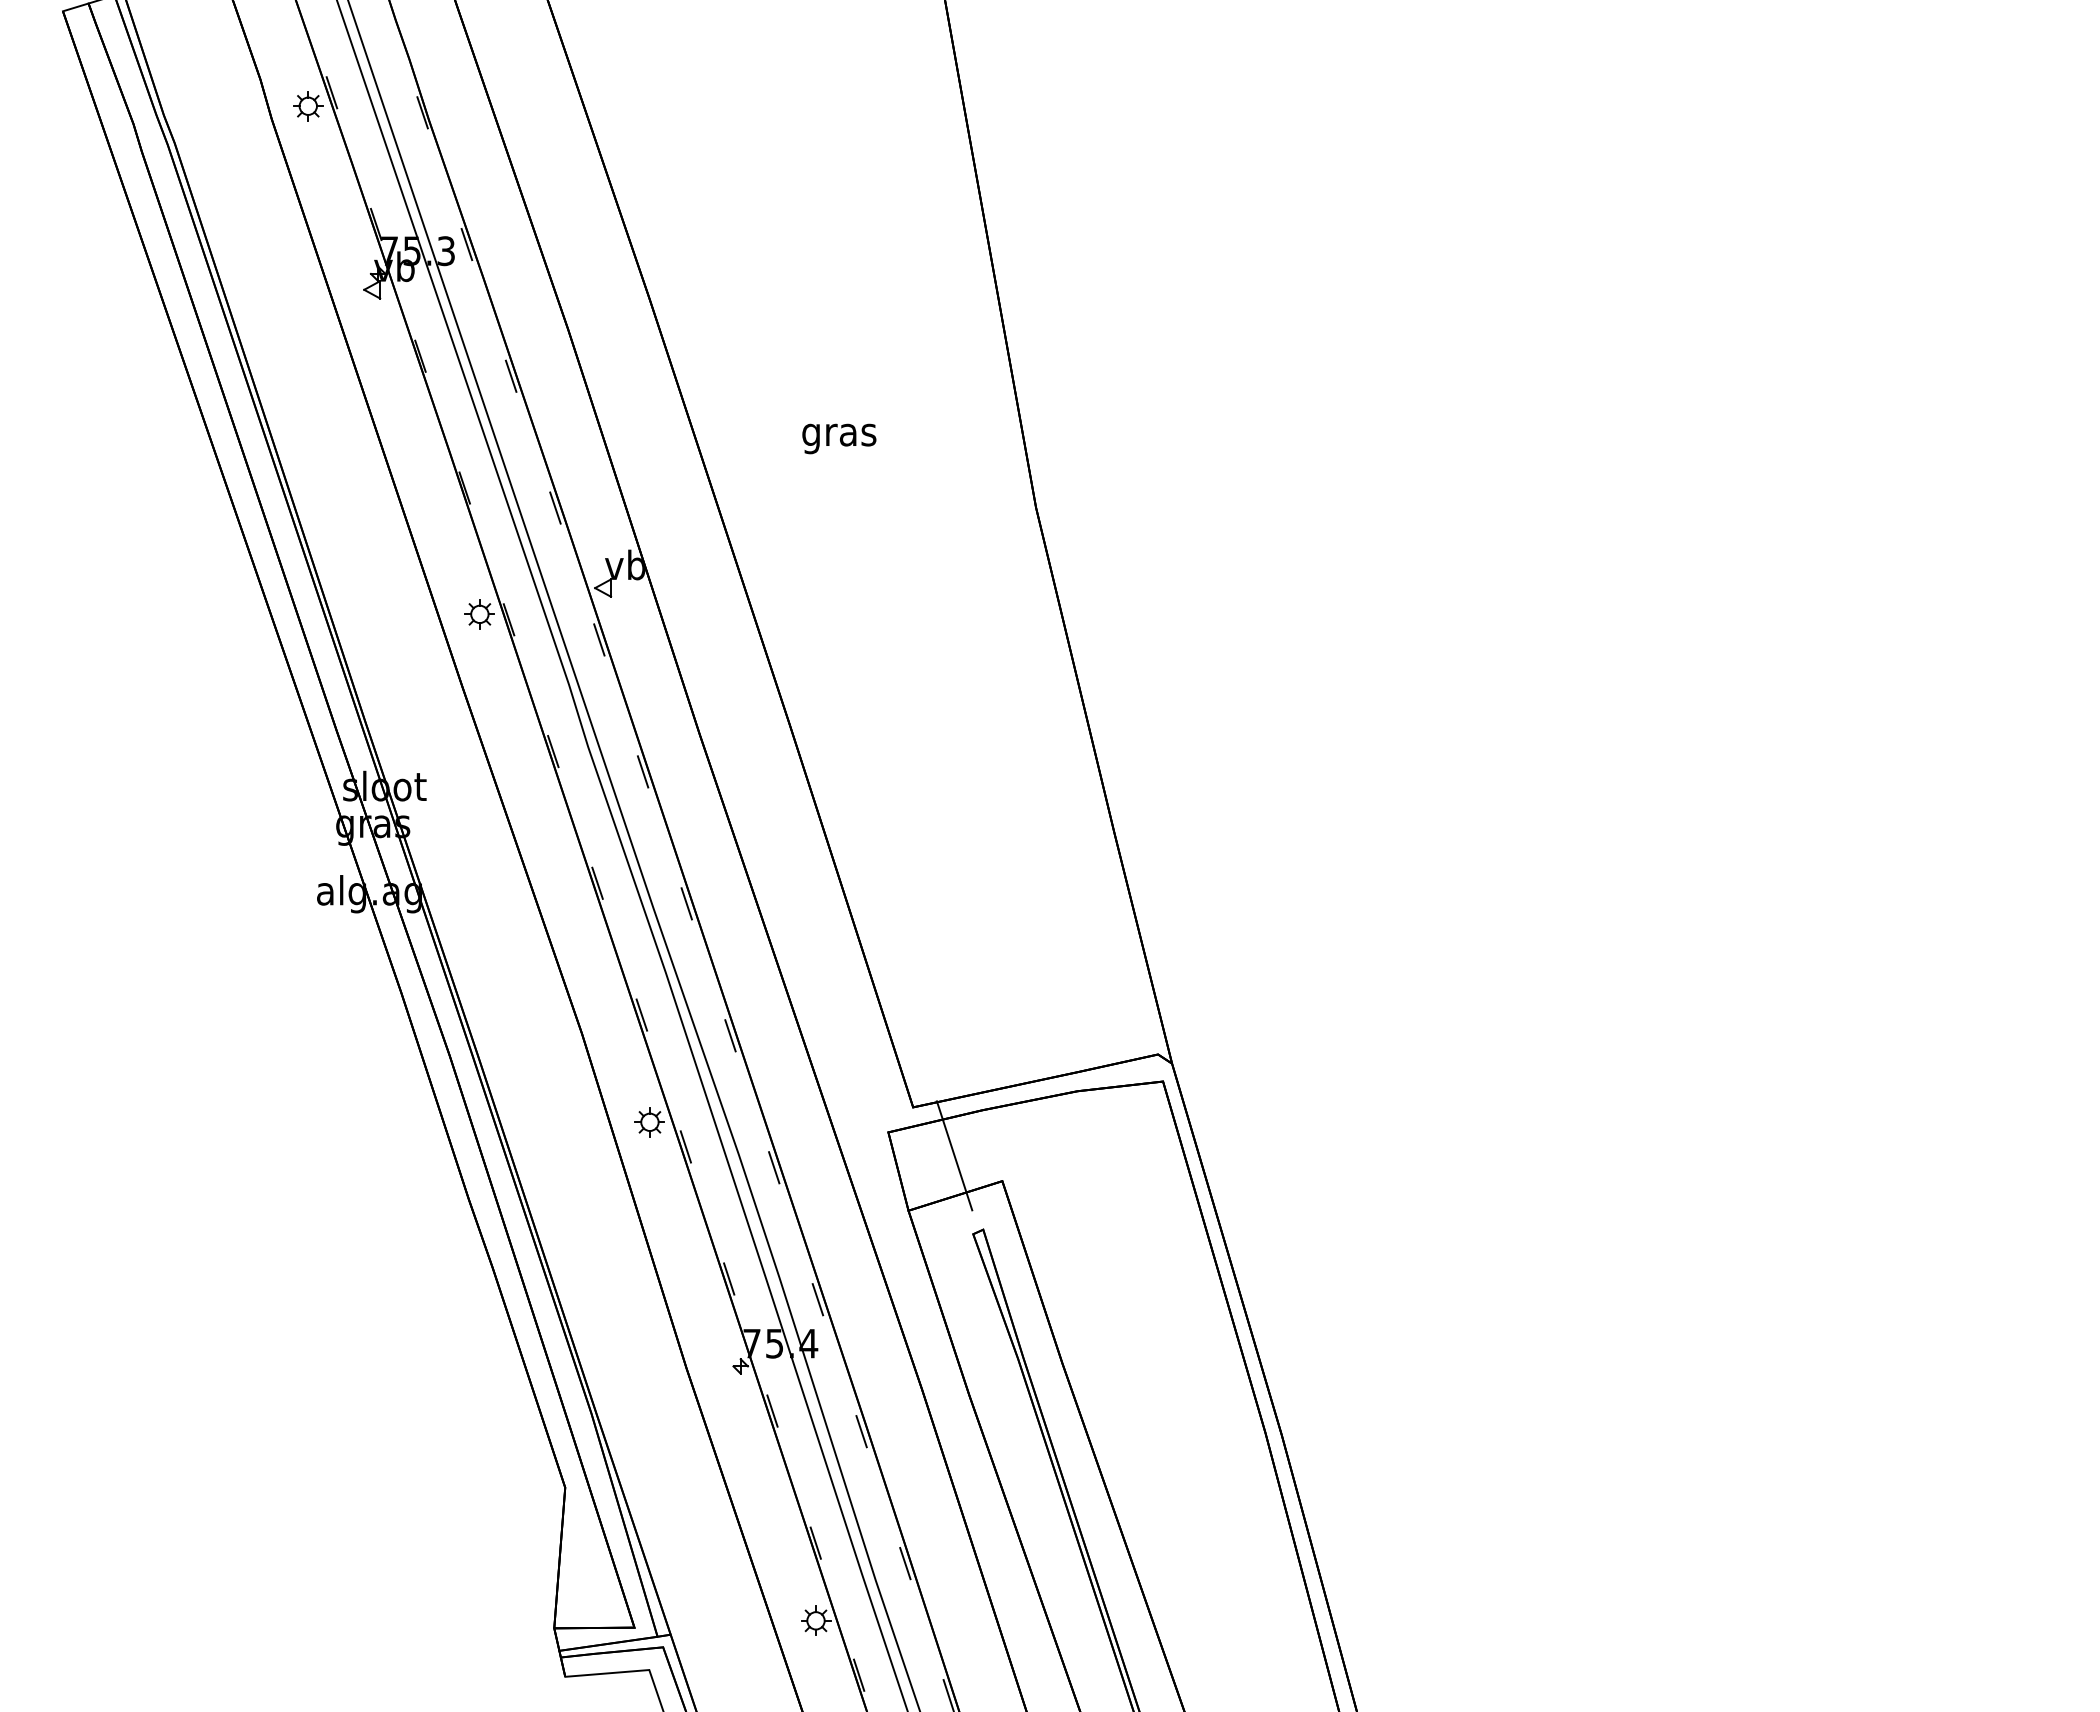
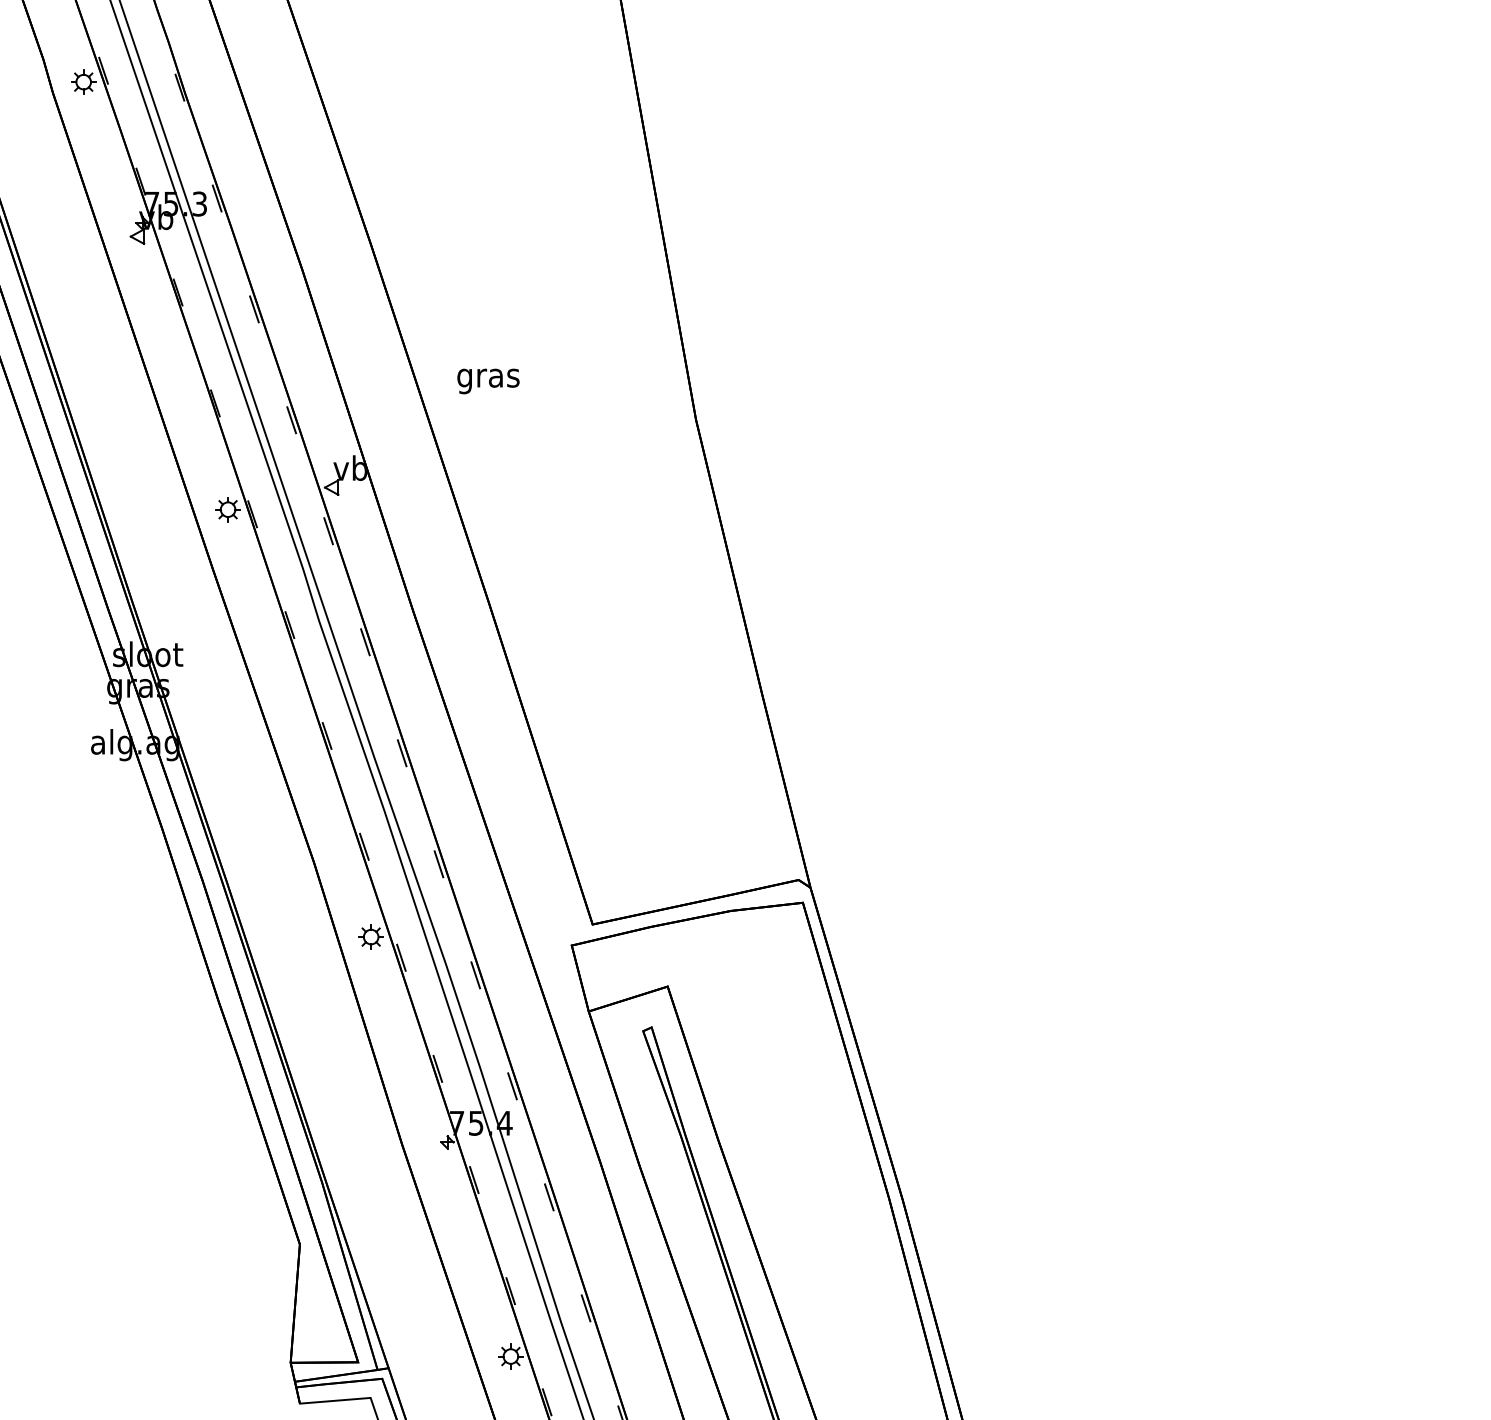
text: (839, 438) -> (488, 381), moved
line: (954, 1155) -> (627, 965), removed

